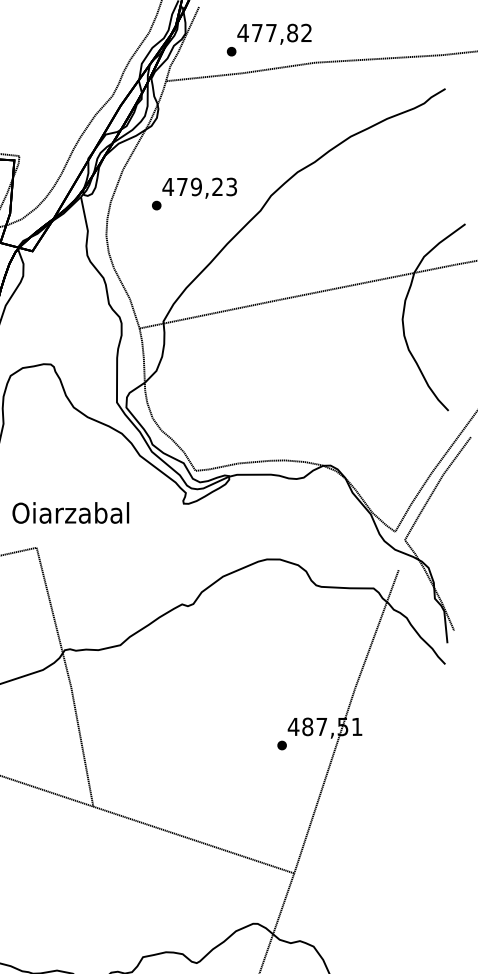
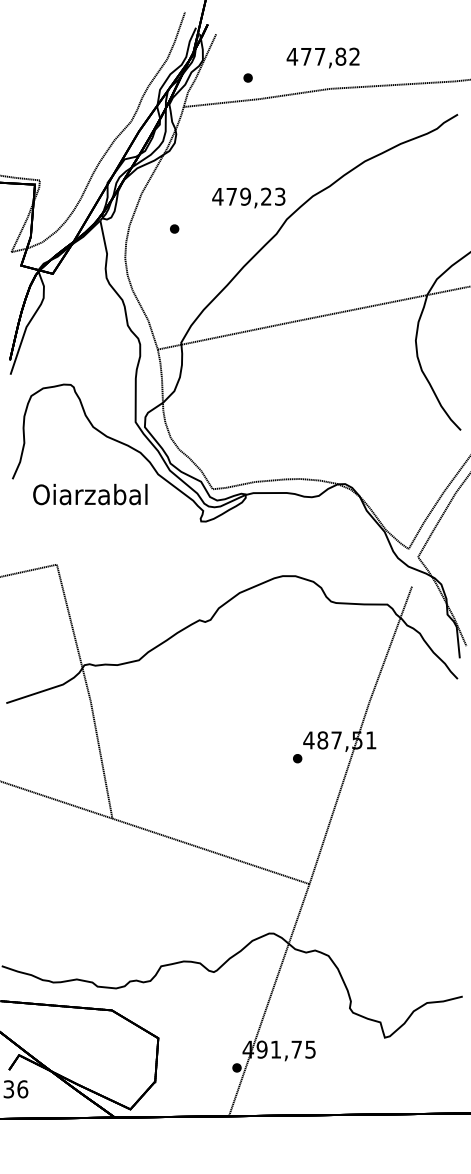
text: (273, 33) -> (322, 57), moved
text: (199, 187) -> (248, 197), moved
text: (70, 512) -> (90, 494), moved

